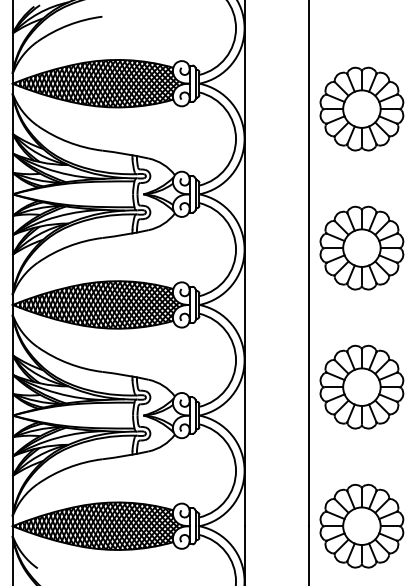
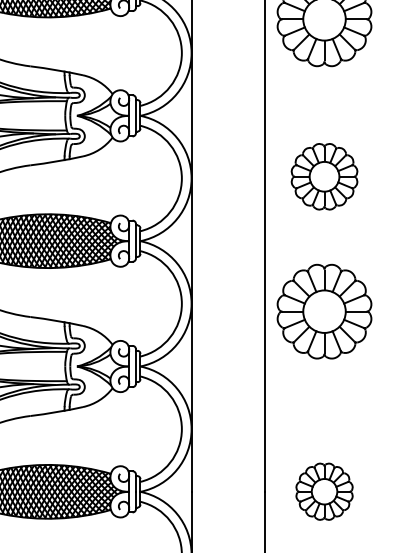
part: (361, 247) -> (324, 176), size x0.7
part: (361, 386) -> (324, 310), moved
part: (361, 525) -> (324, 491), size x0.6

